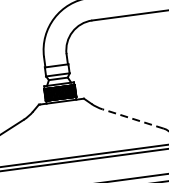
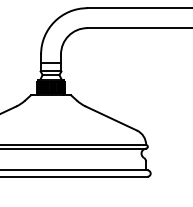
line: (132, 119) -> (110, 118), dashed -> solid

